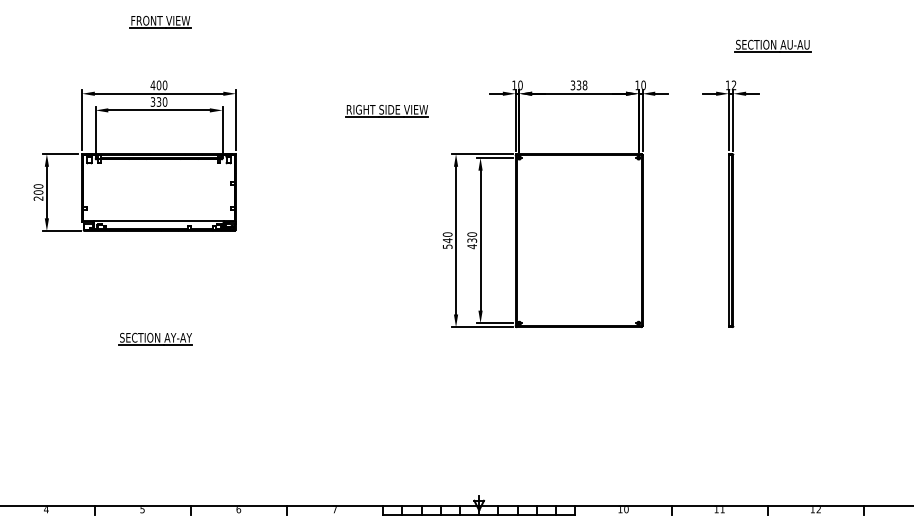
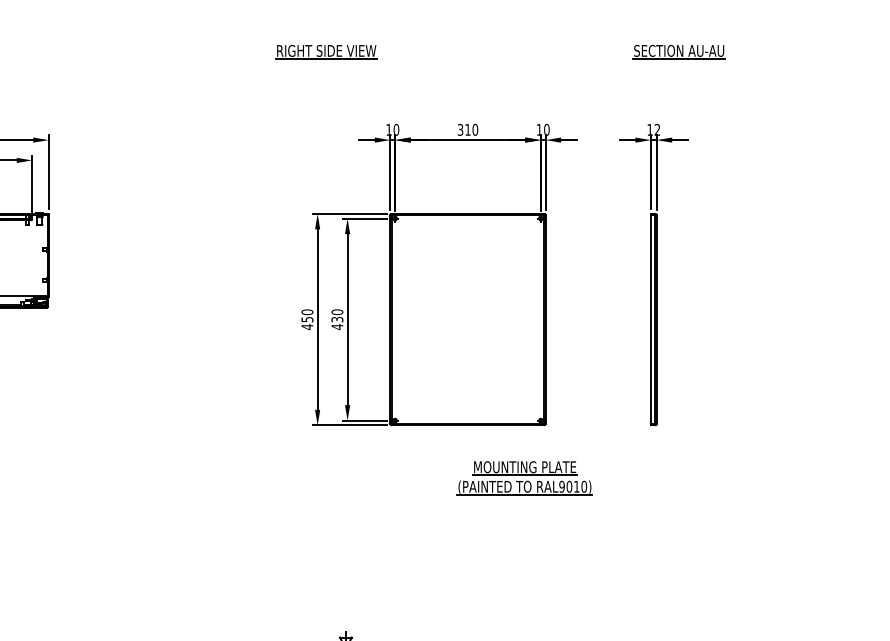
part: (772, 45) -> (678, 51), moved
text: (581, 85) -> (470, 130), 338 -> 310
part: (386, 110) -> (325, 51), moved
text: (447, 243) -> (307, 323), 540 -> 450
part: (625, 370) -> (524, 478), added

